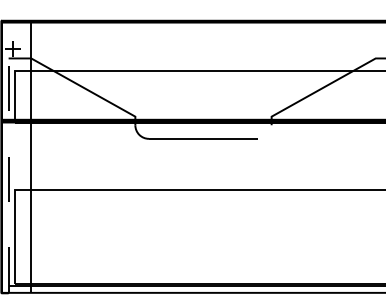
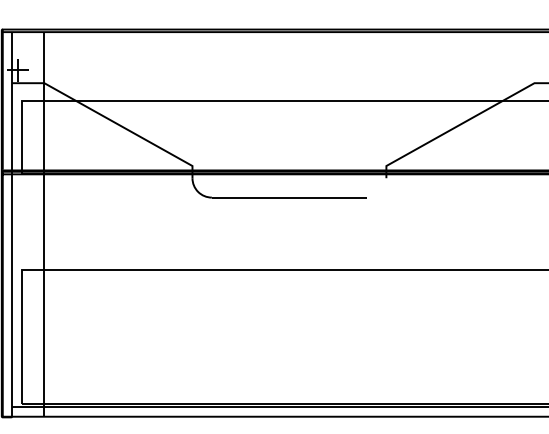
line: (8, 157) -> (11, 224), dashed -> solid

